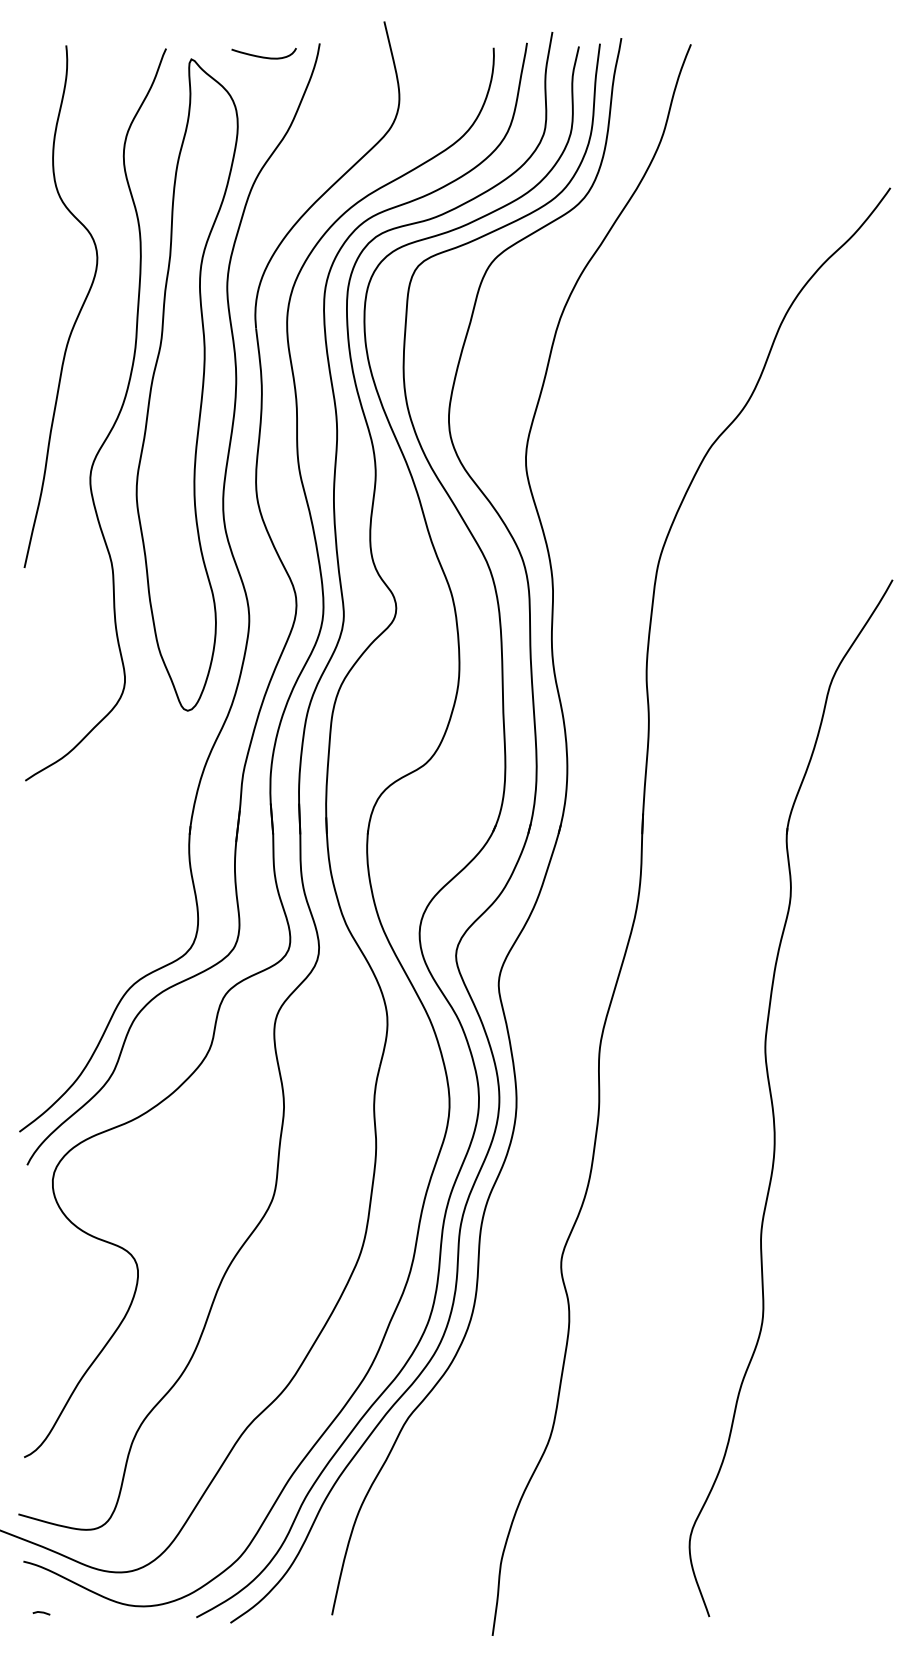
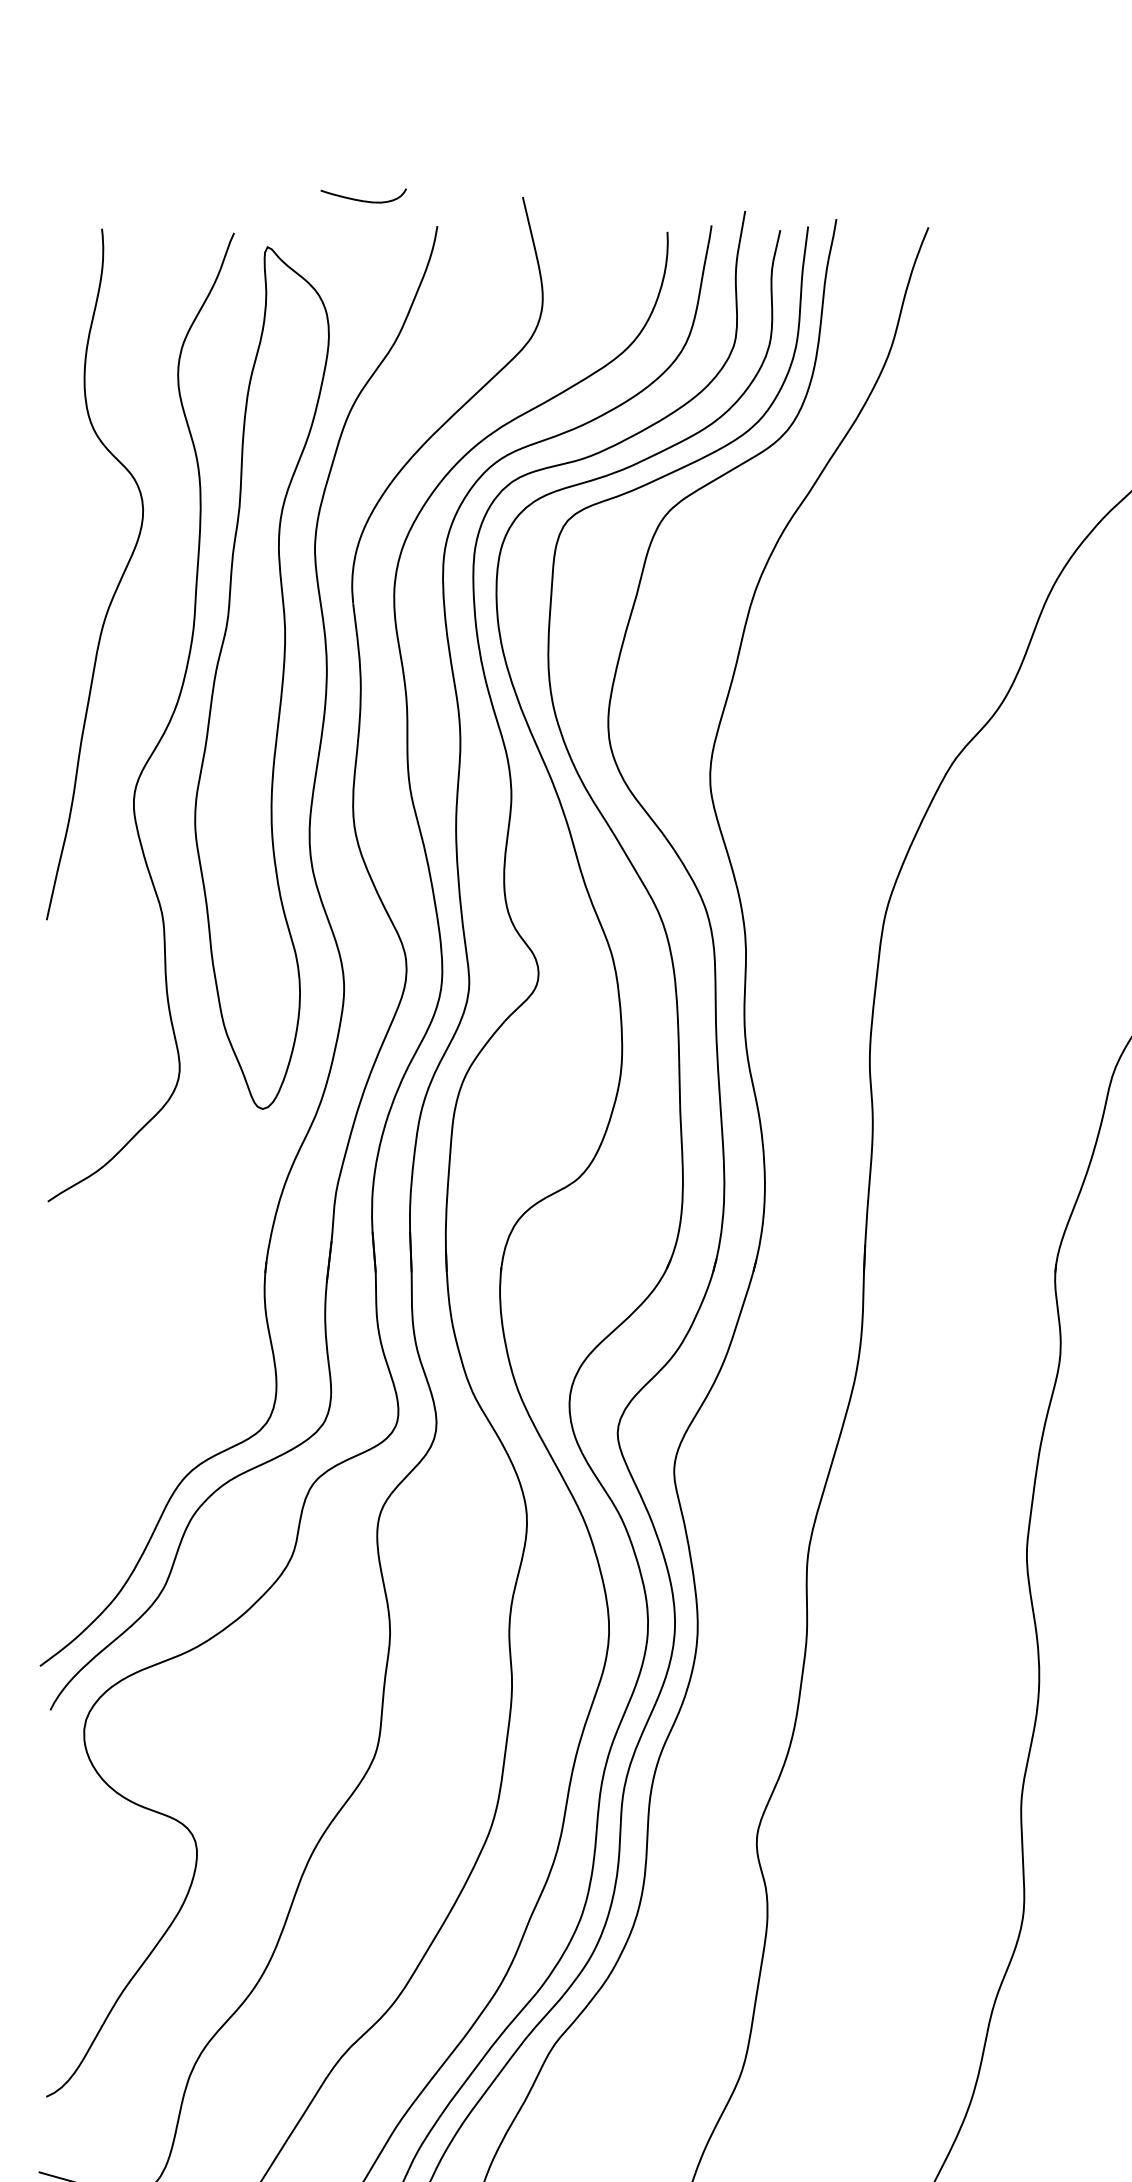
curve: (263, 56) -> (362, 199), moved

